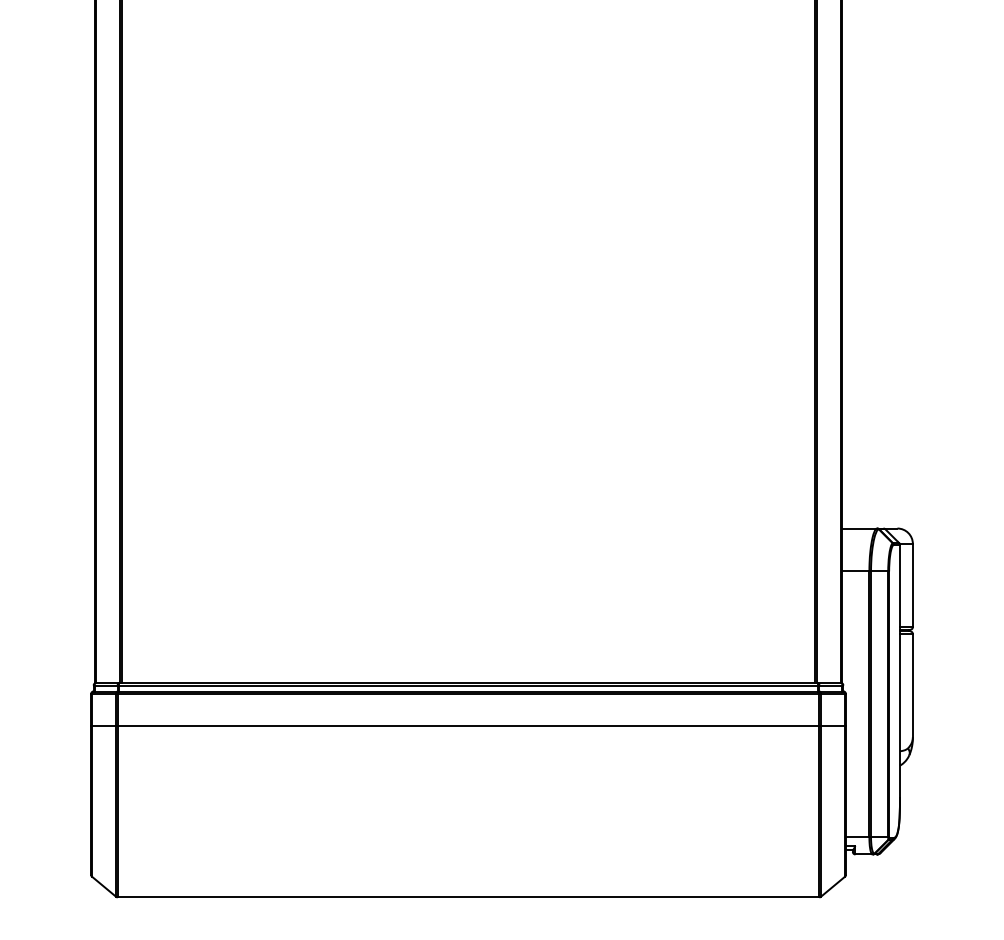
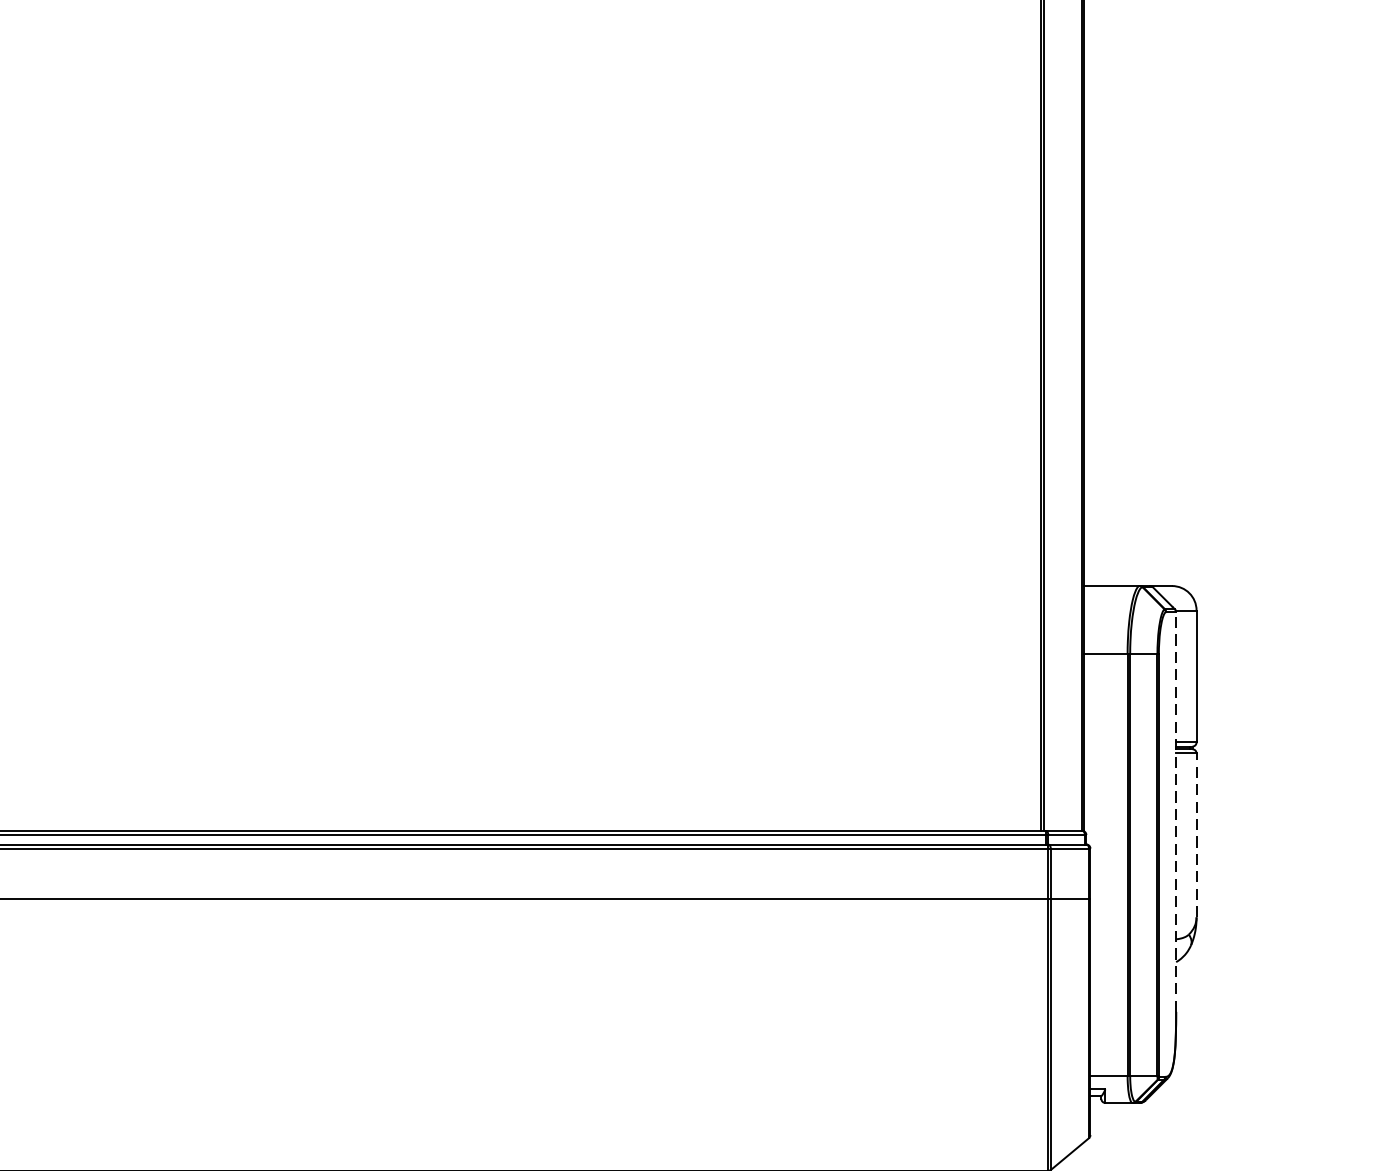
line: (900, 670) -> (1176, 811), solid -> dashed
line: (912, 685) -> (1195, 834), solid -> dashed

